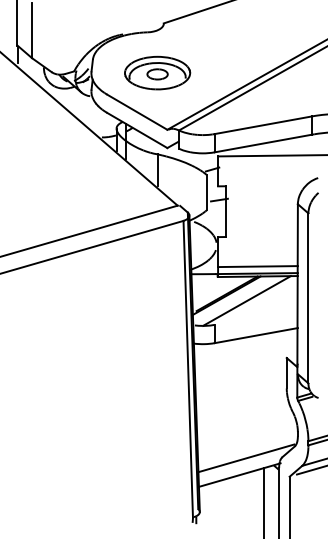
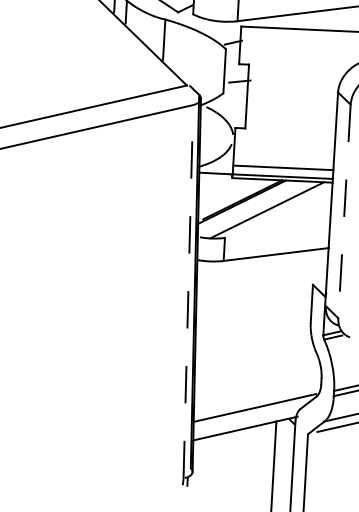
line: (308, 298) -> (344, 211), solid -> dashed
line: (188, 368) -> (188, 290), solid -> dashed

